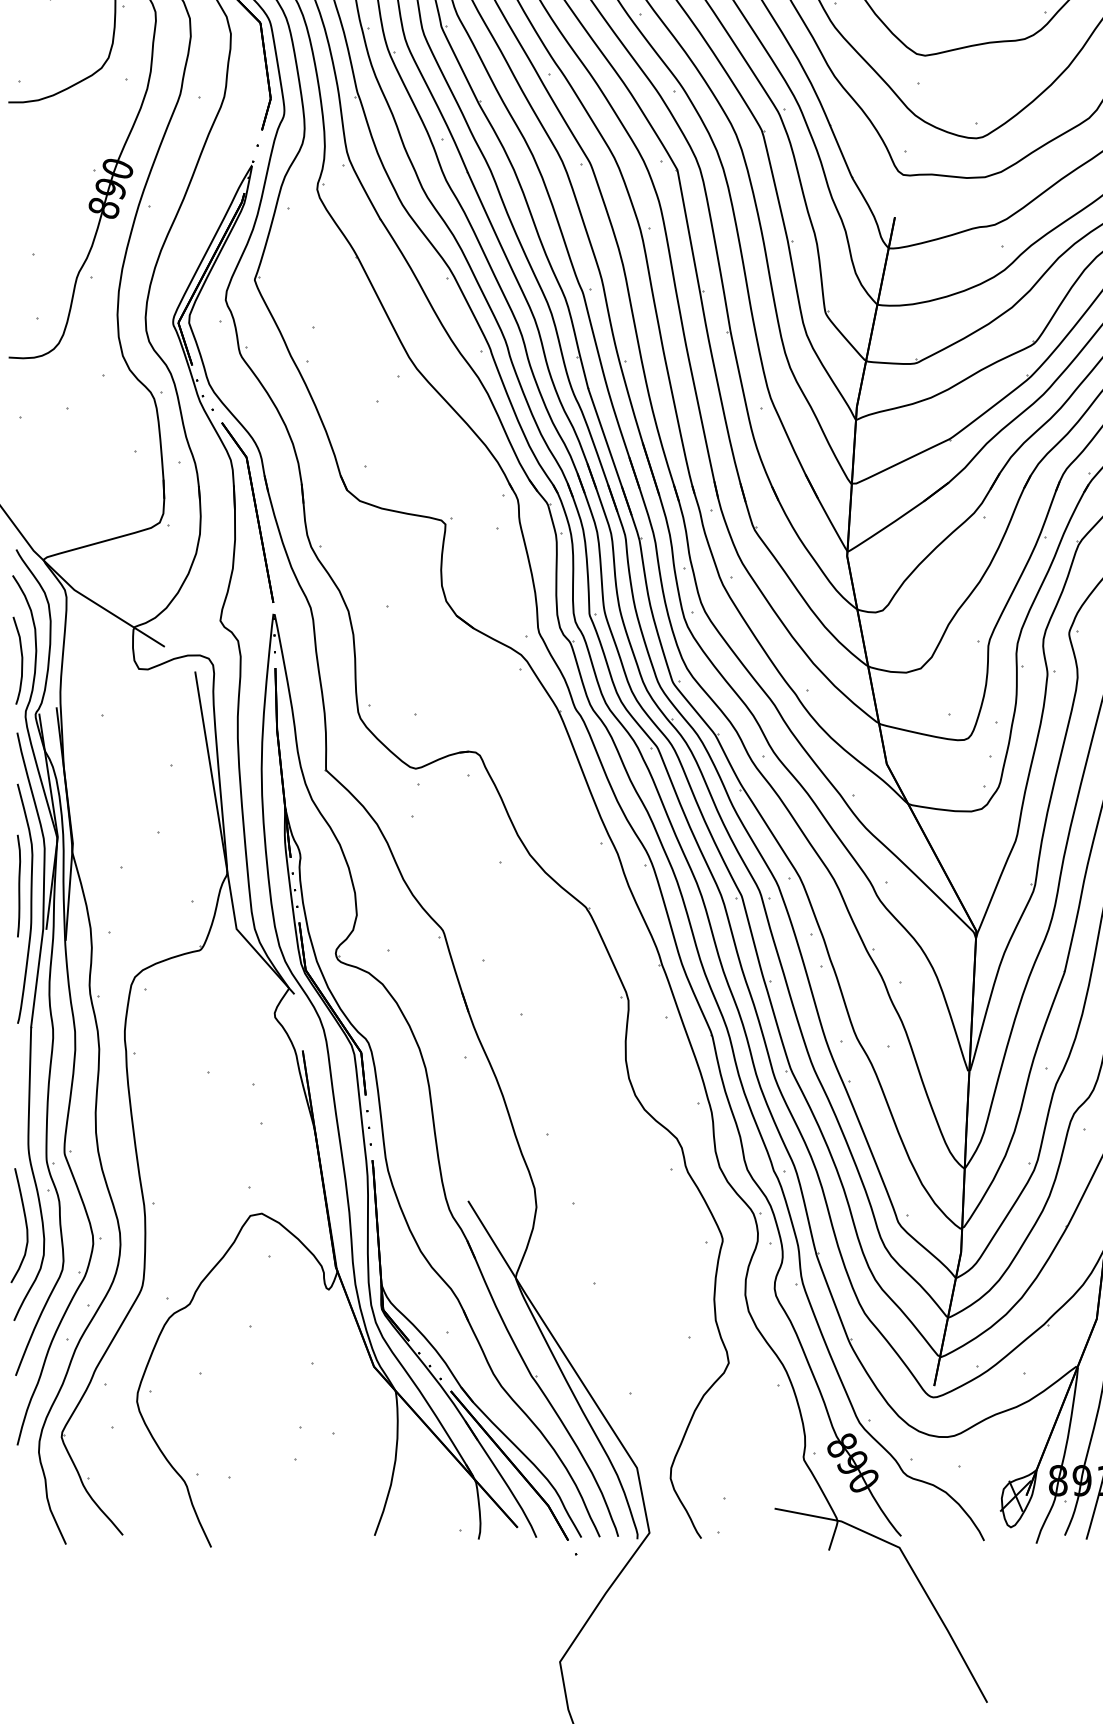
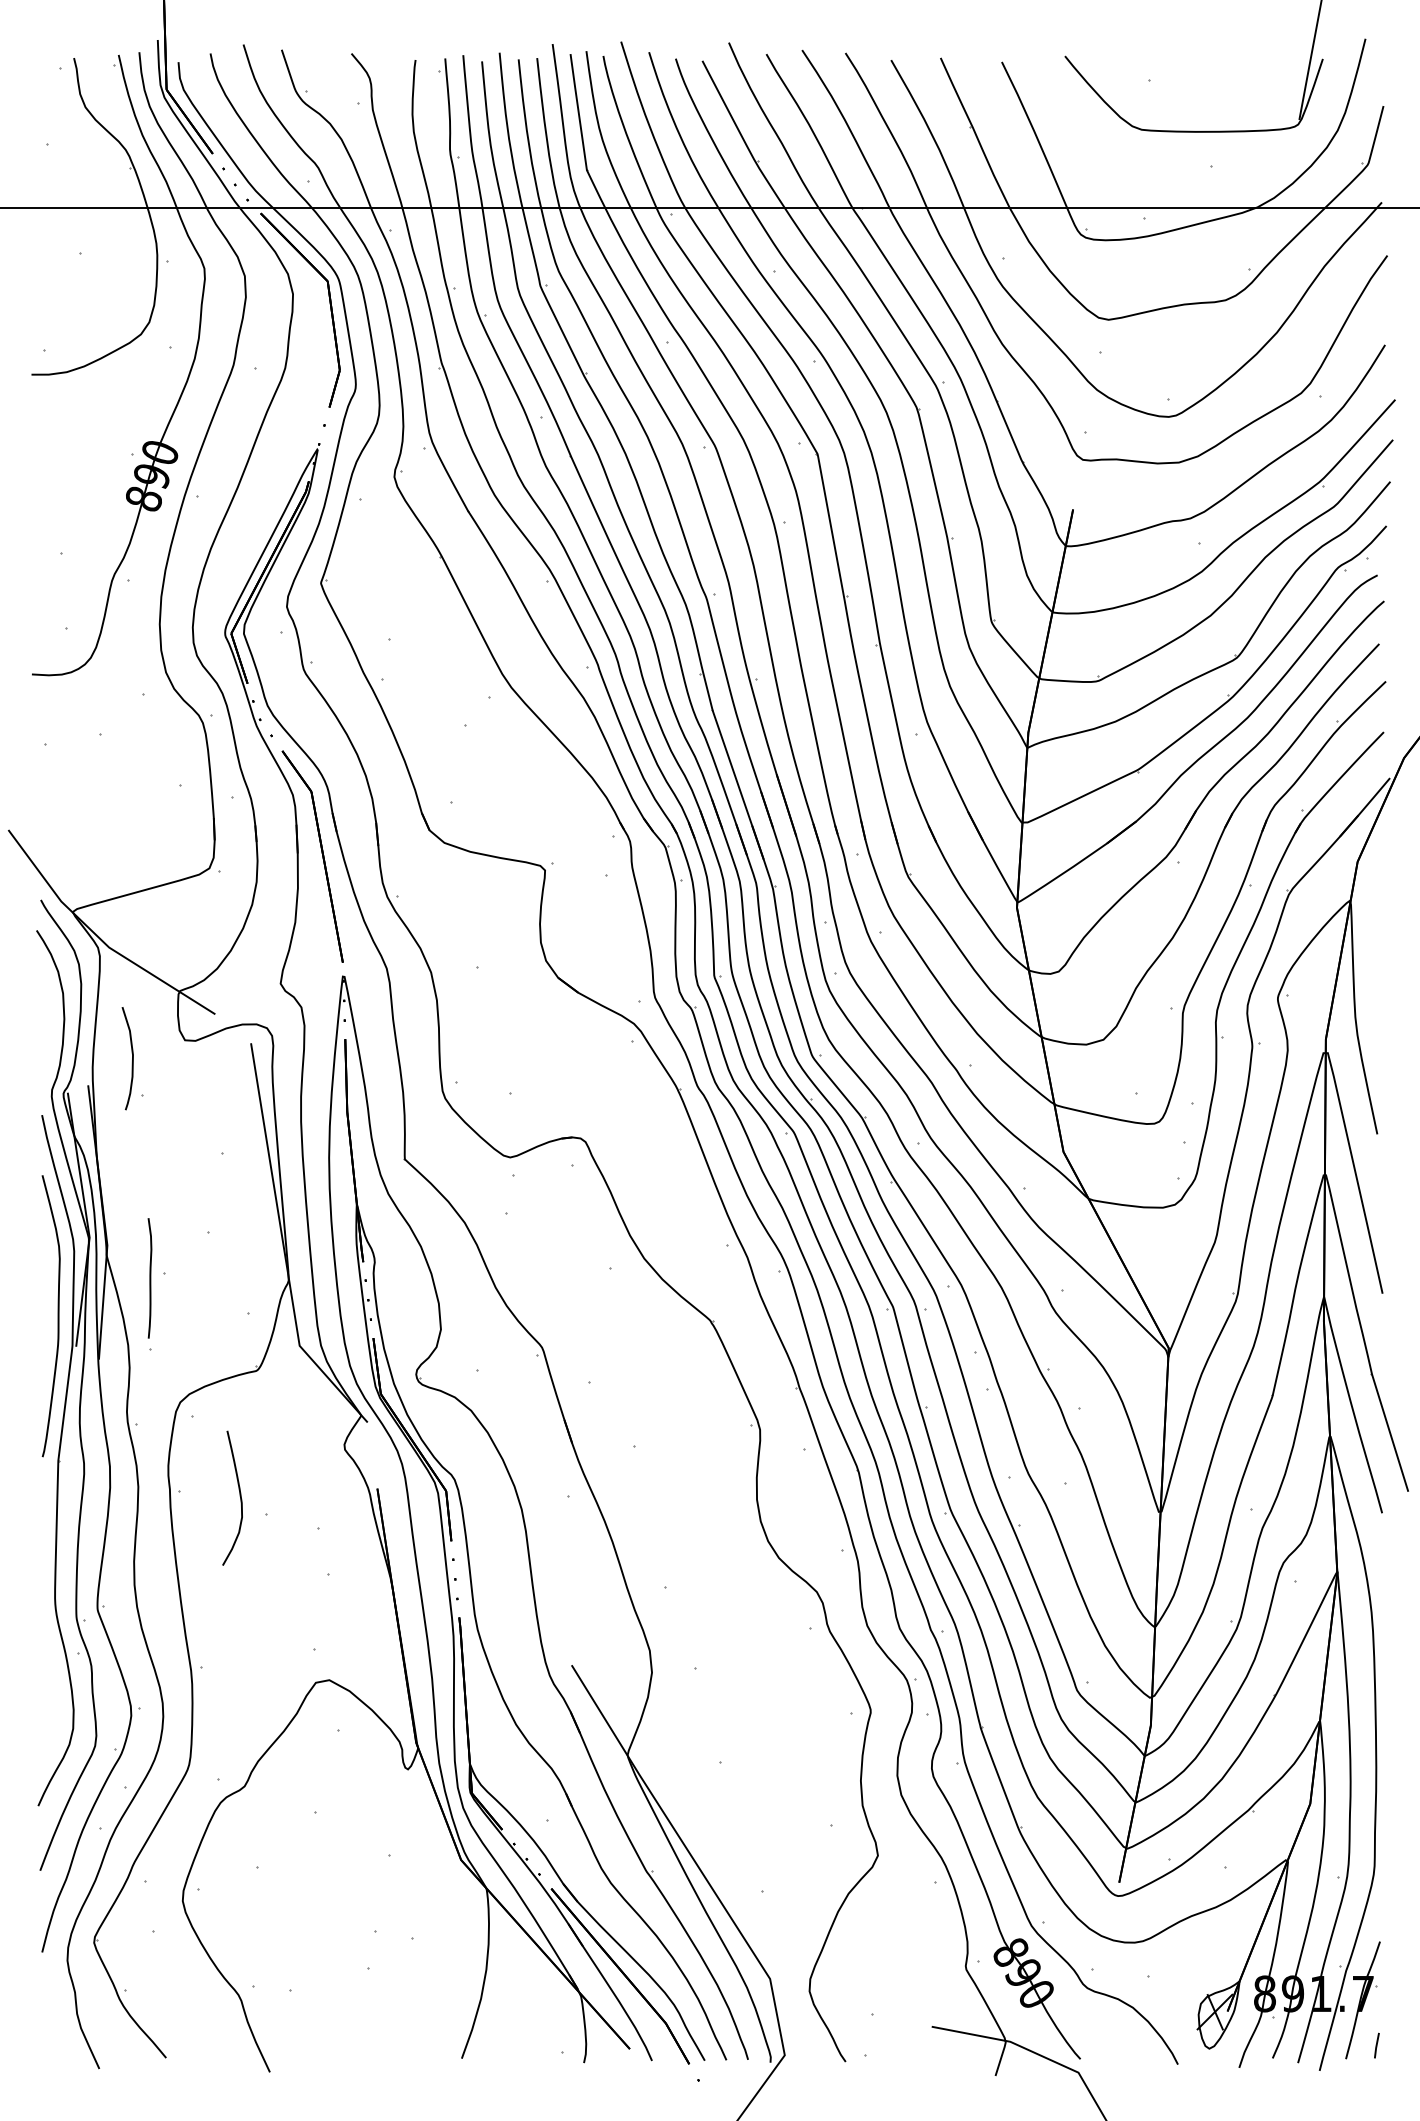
curve: (21, 660) -> (132, 1058), moved
curve: (18, 886) -> (149, 1278), moved
curve: (25, 1224) -> (239, 1496), moved

